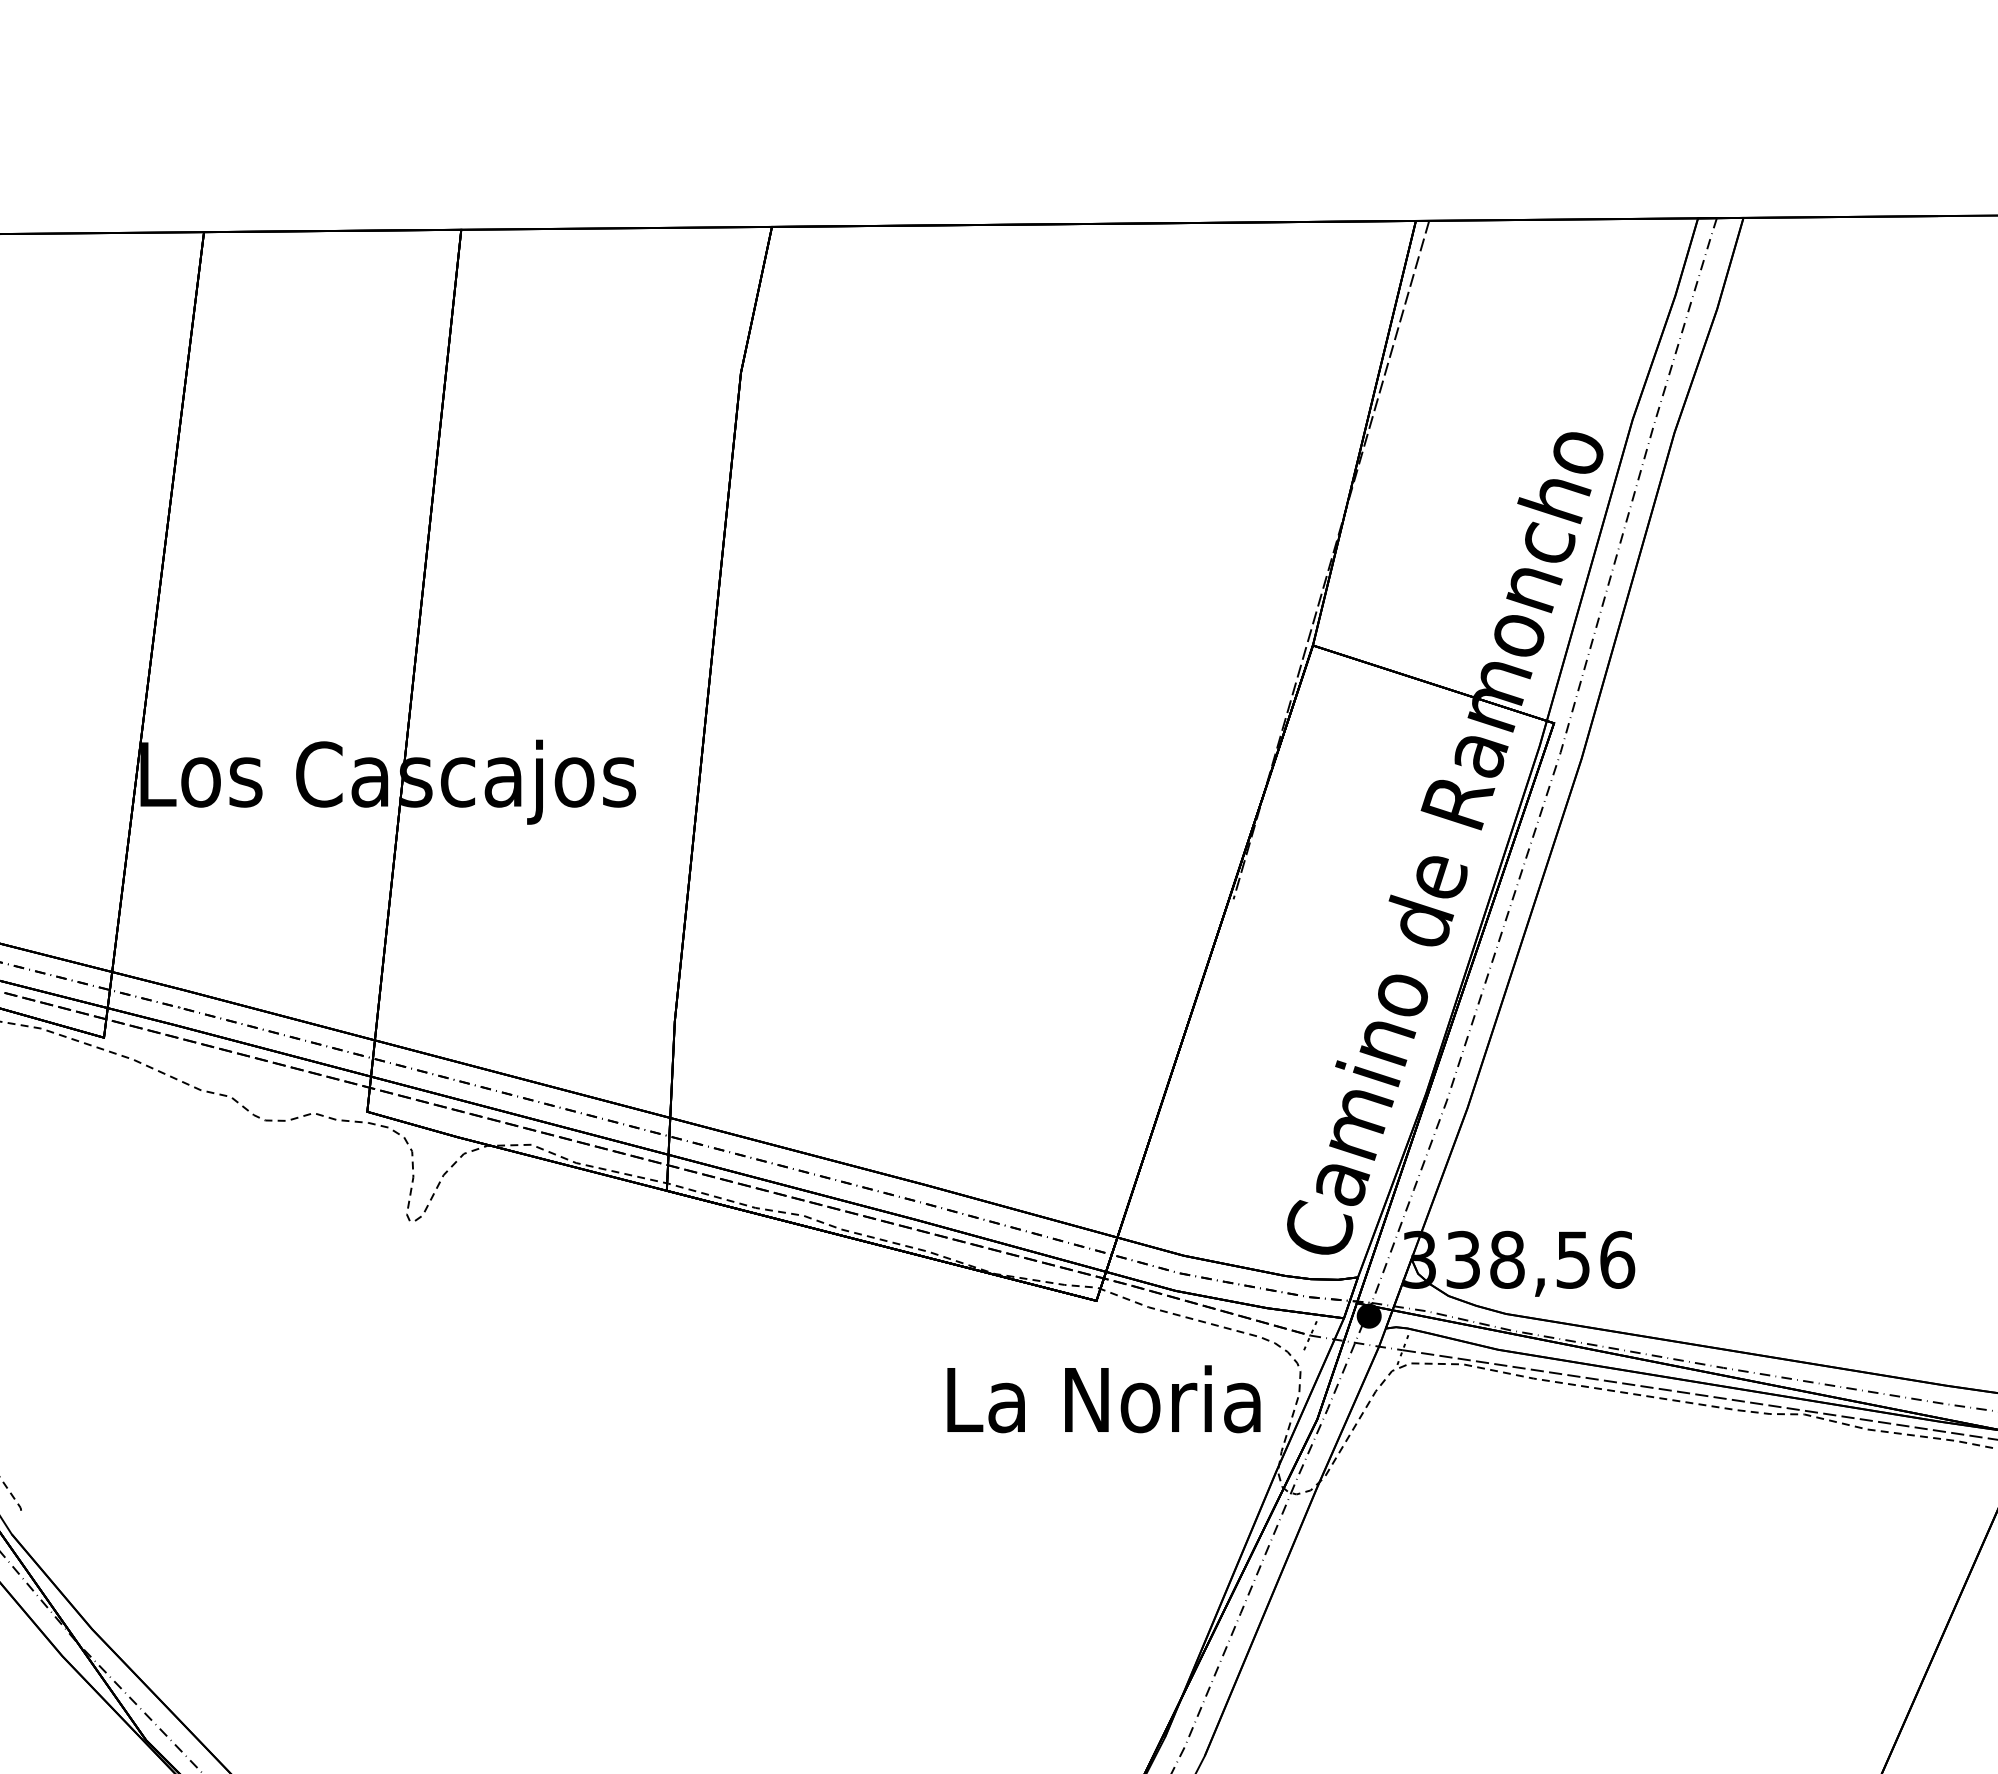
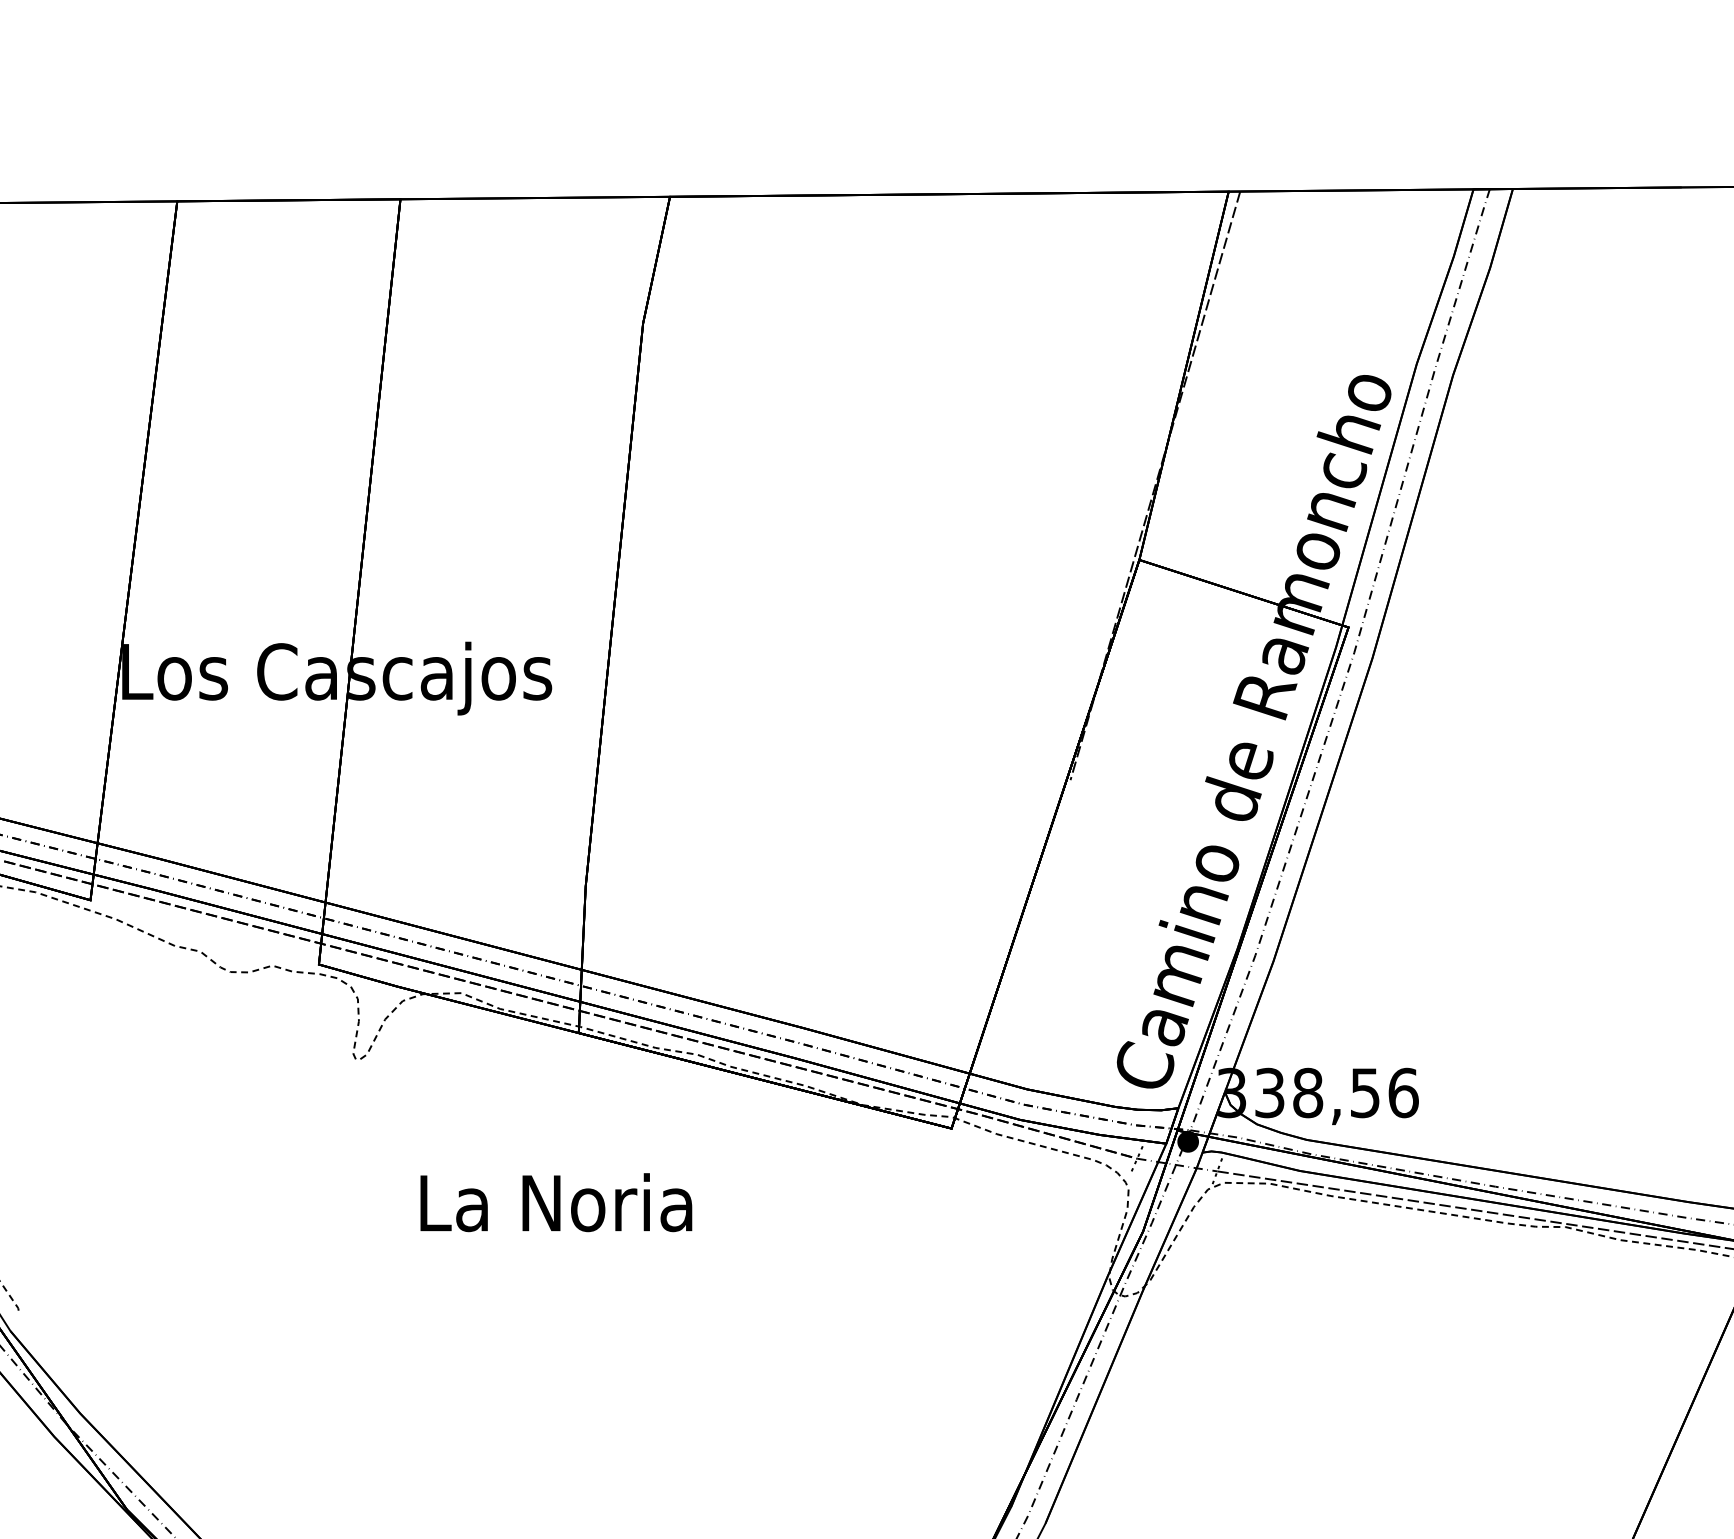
text: (1103, 1399) -> (555, 1202), moved

